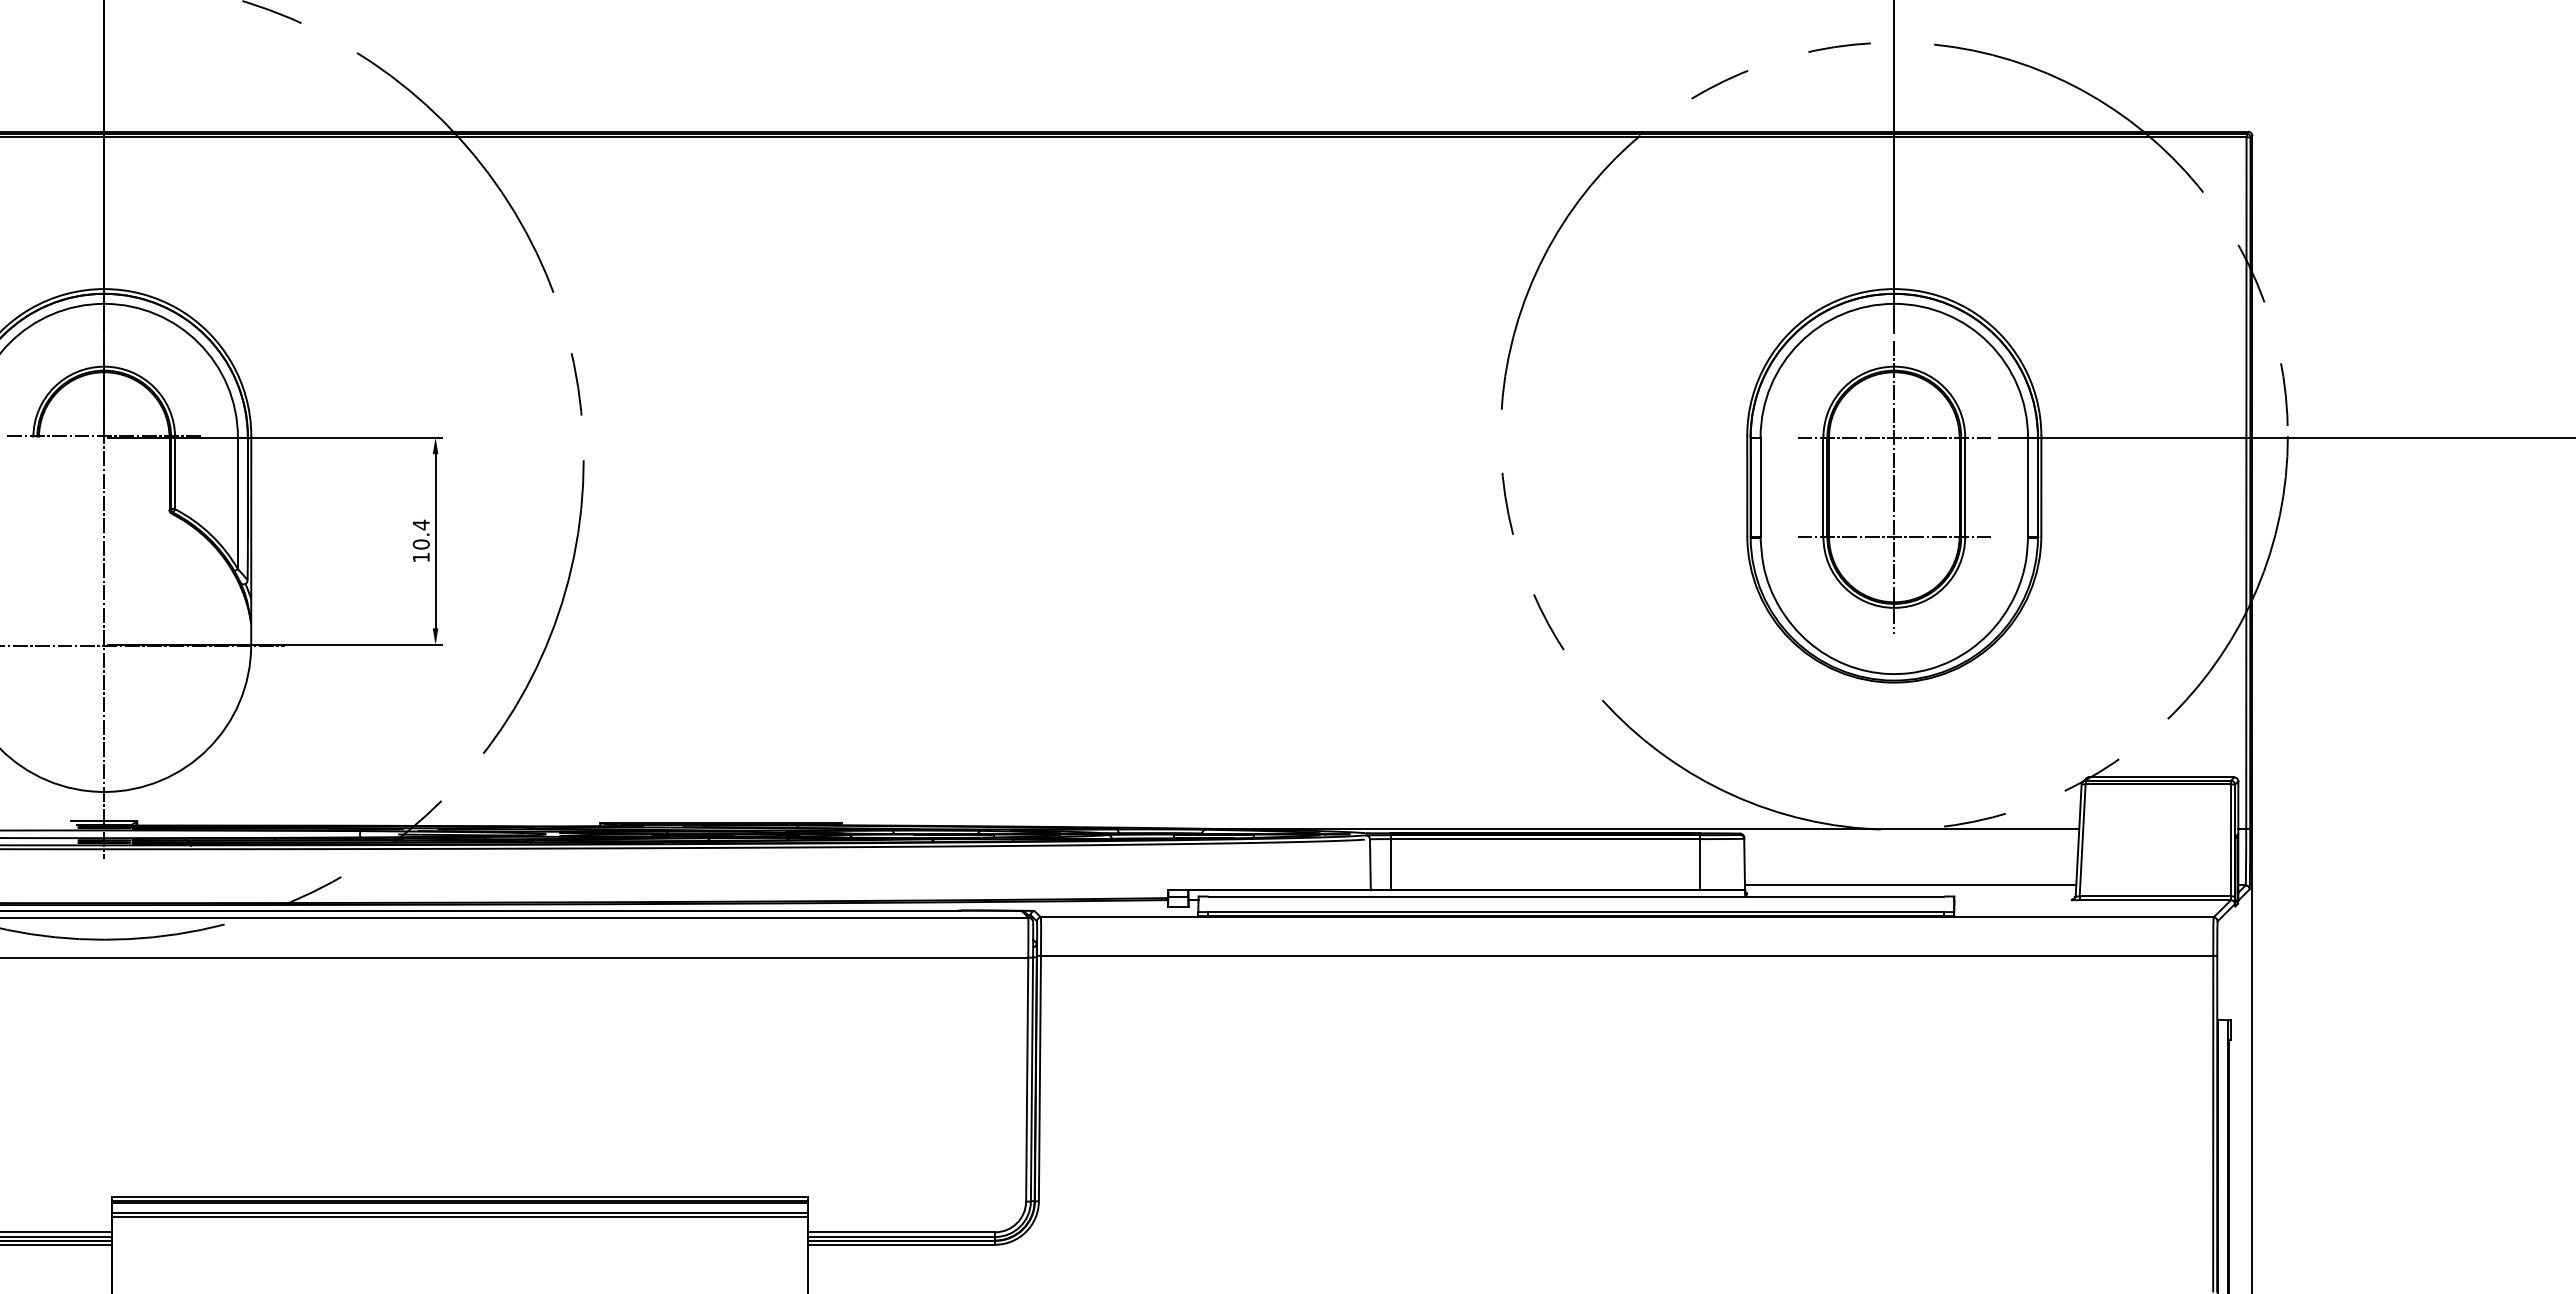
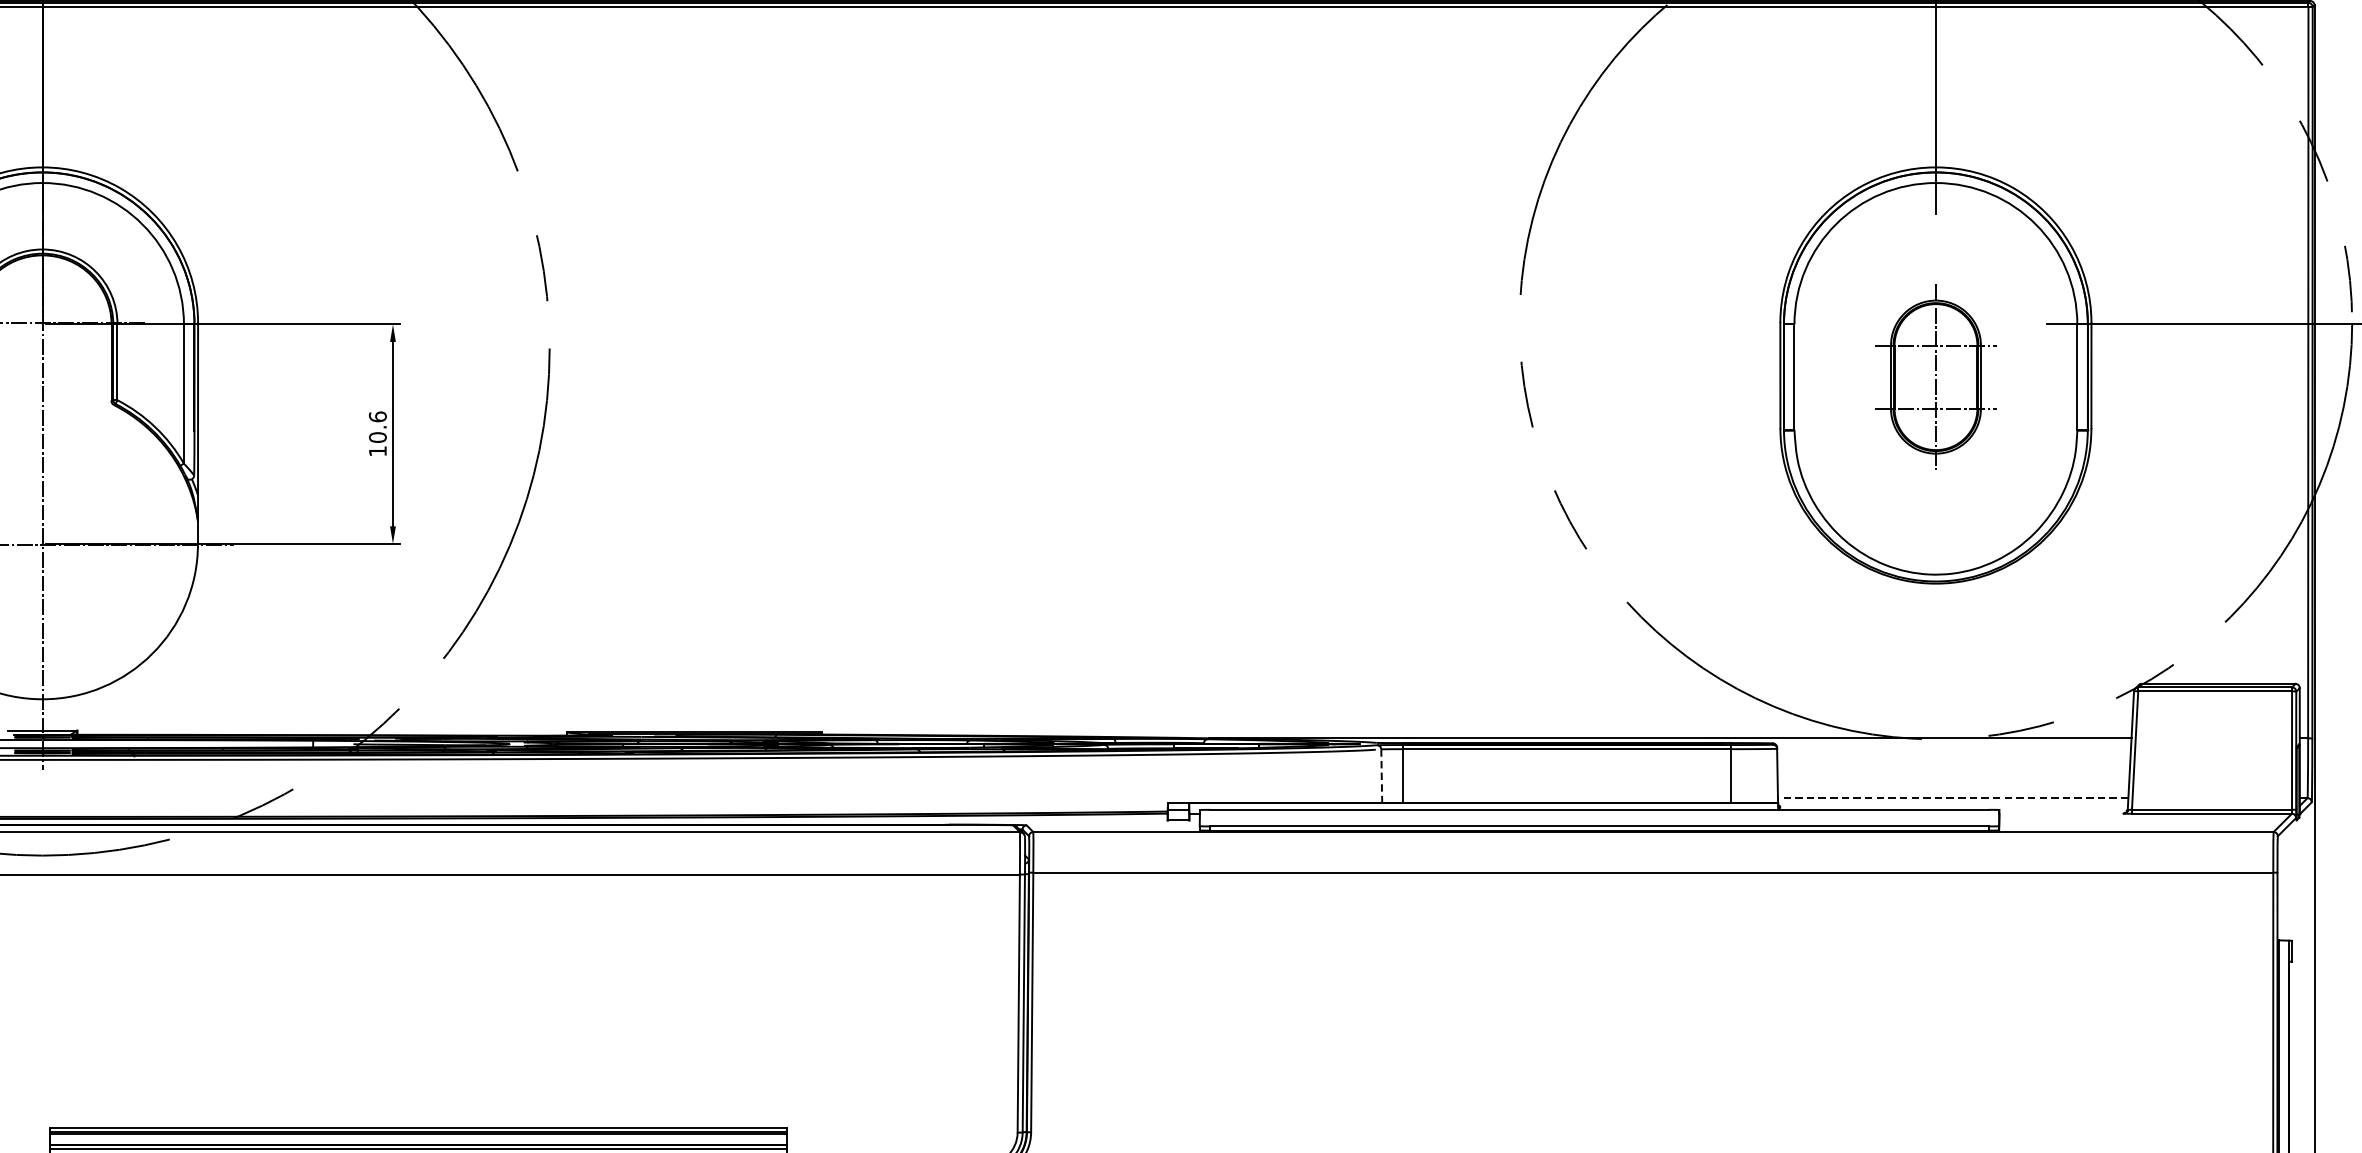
part: (1894, 487) -> (1936, 377), size x0.6
text: (420, 524) -> (377, 416), 10.4 -> 10.6
line: (1370, 864) -> (1381, 776), solid -> dashed
line: (1910, 885) -> (1953, 798), solid -> dashed

